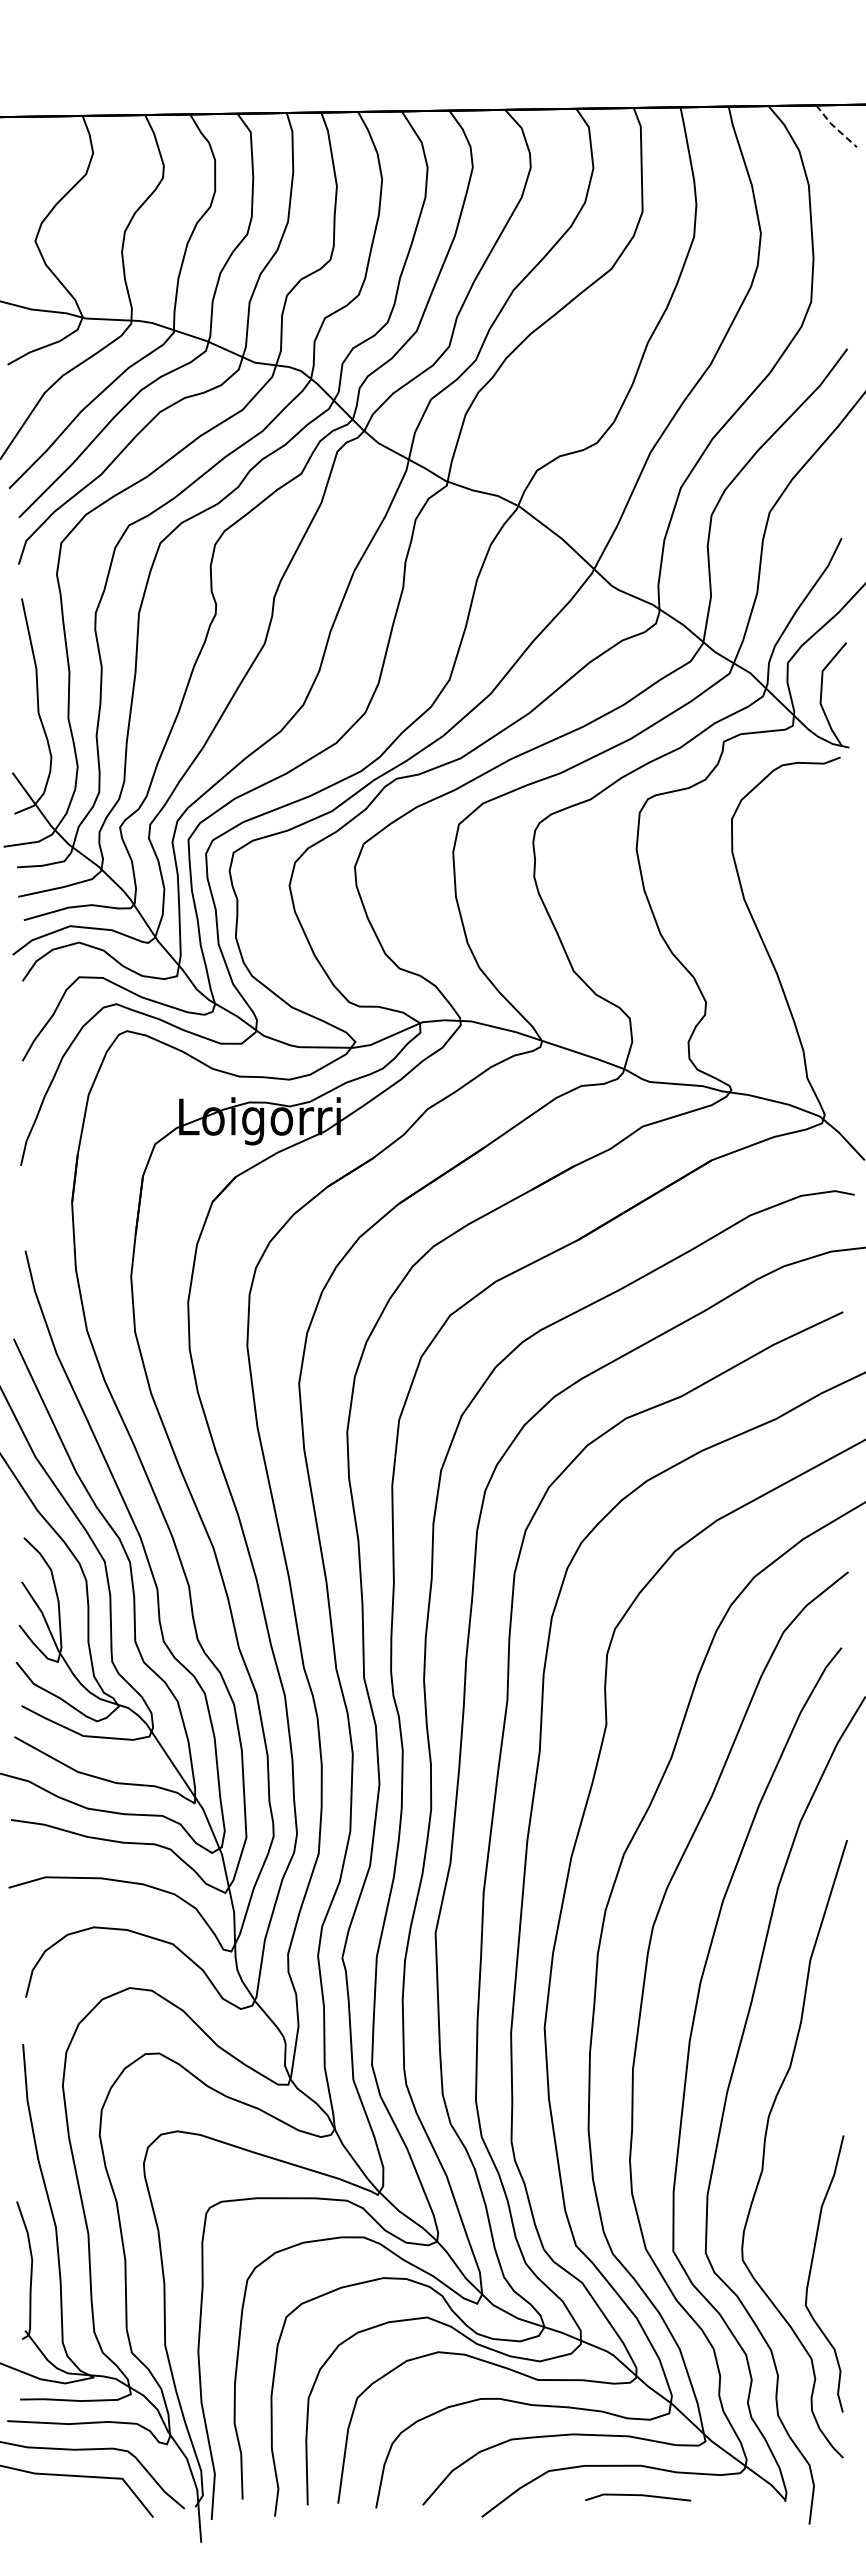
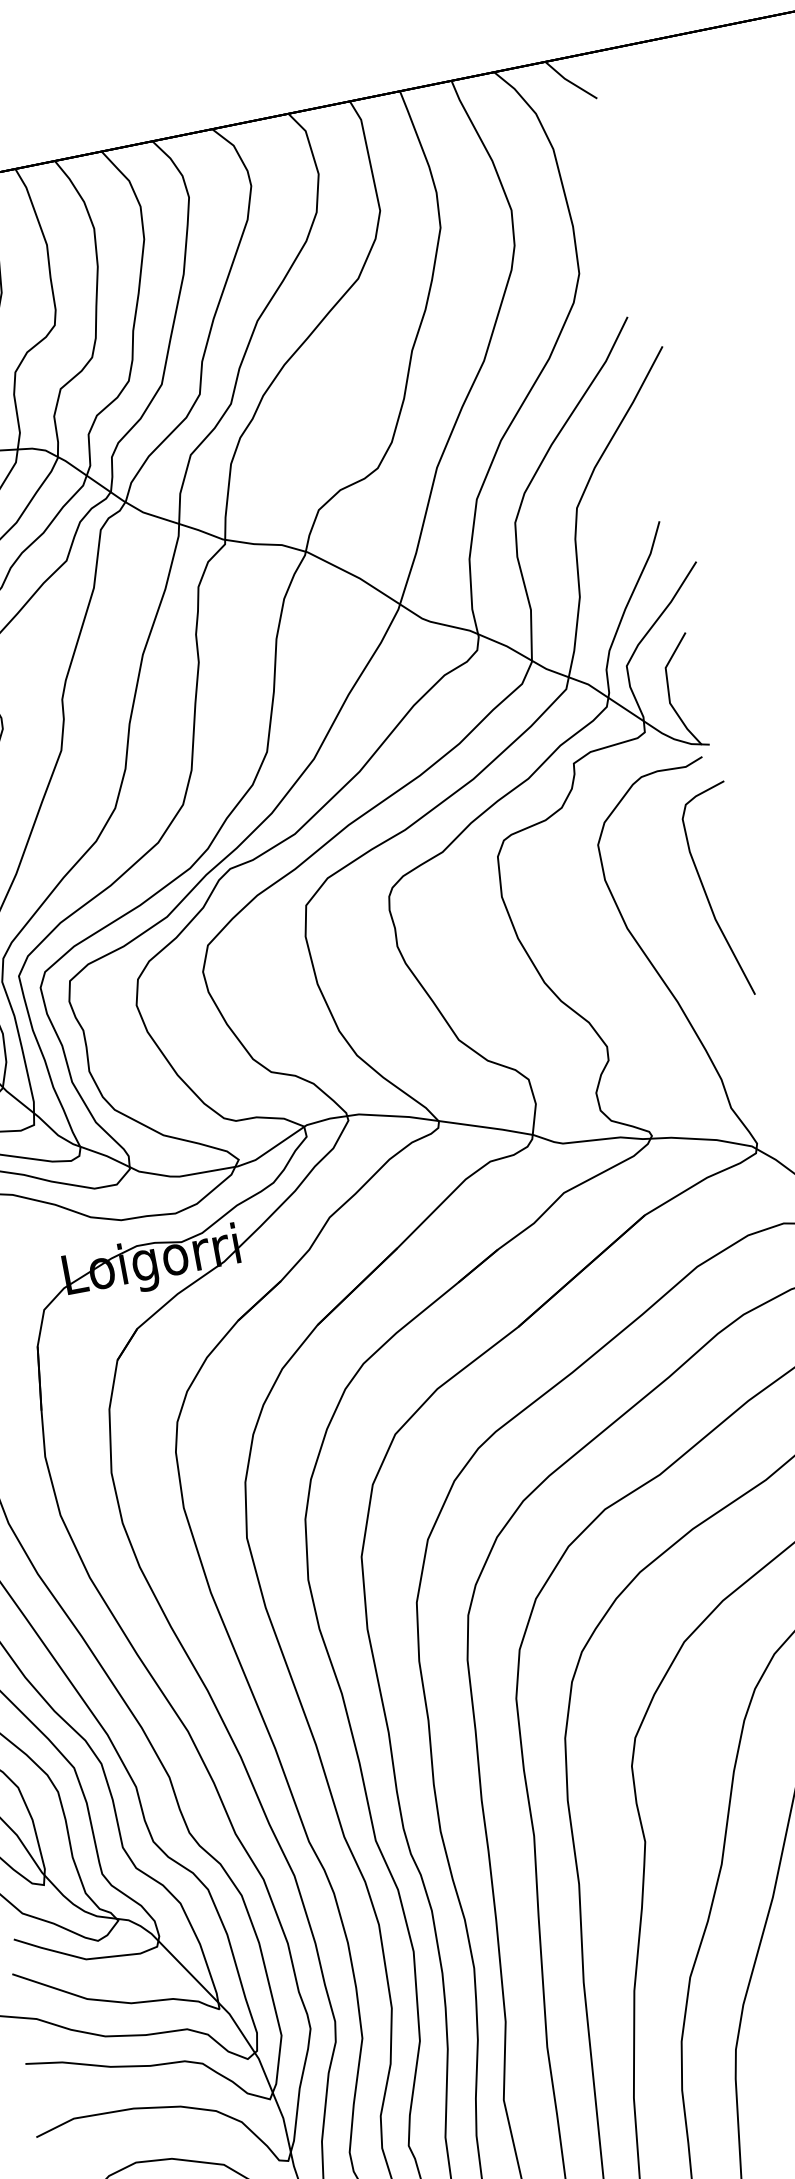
line: (834, 127) -> (569, 81), dashed -> solid
curve: (822, 884) -> (708, 896), added

